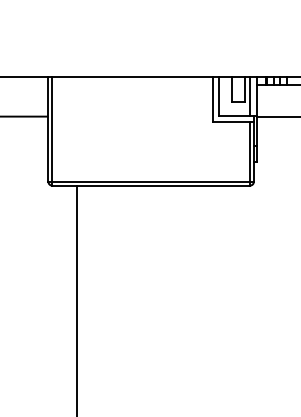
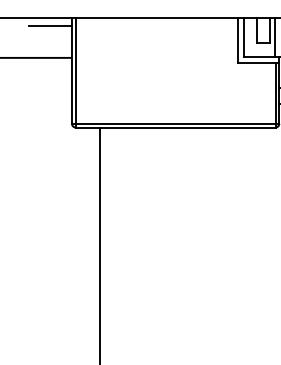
line: (27, 84) -> (50, 25), added

